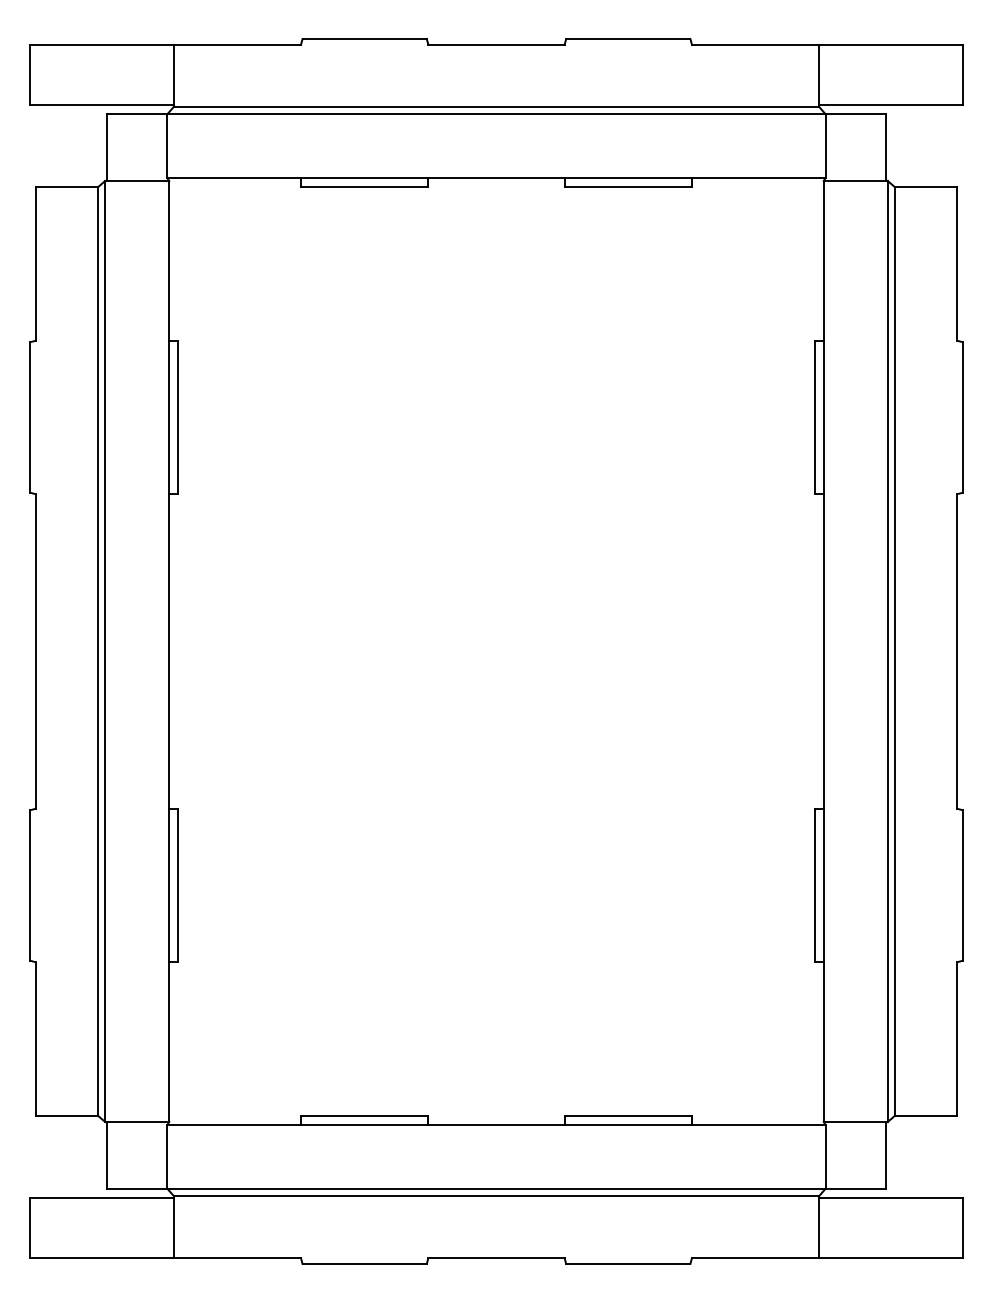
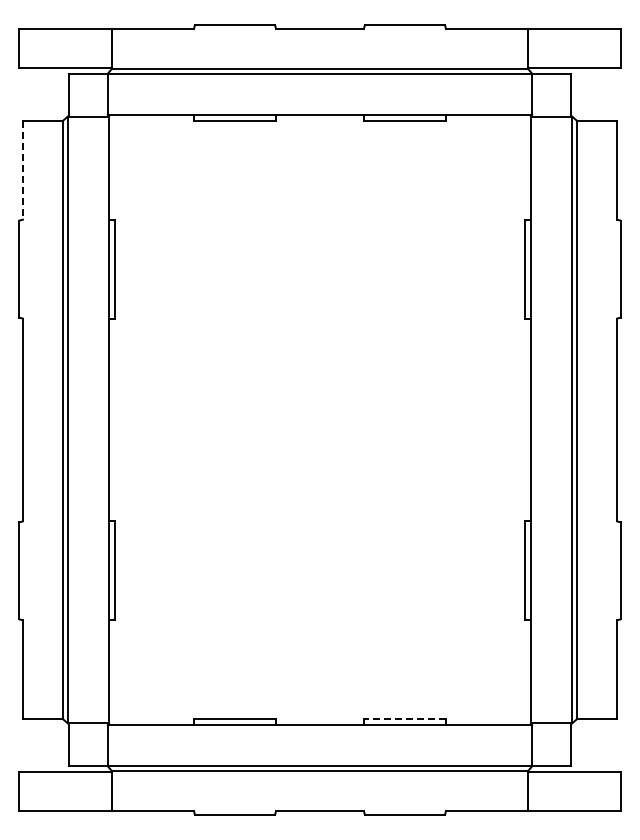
line: (35, 264) -> (22, 170), solid -> dashed
line: (627, 1116) -> (404, 719), solid -> dashed

